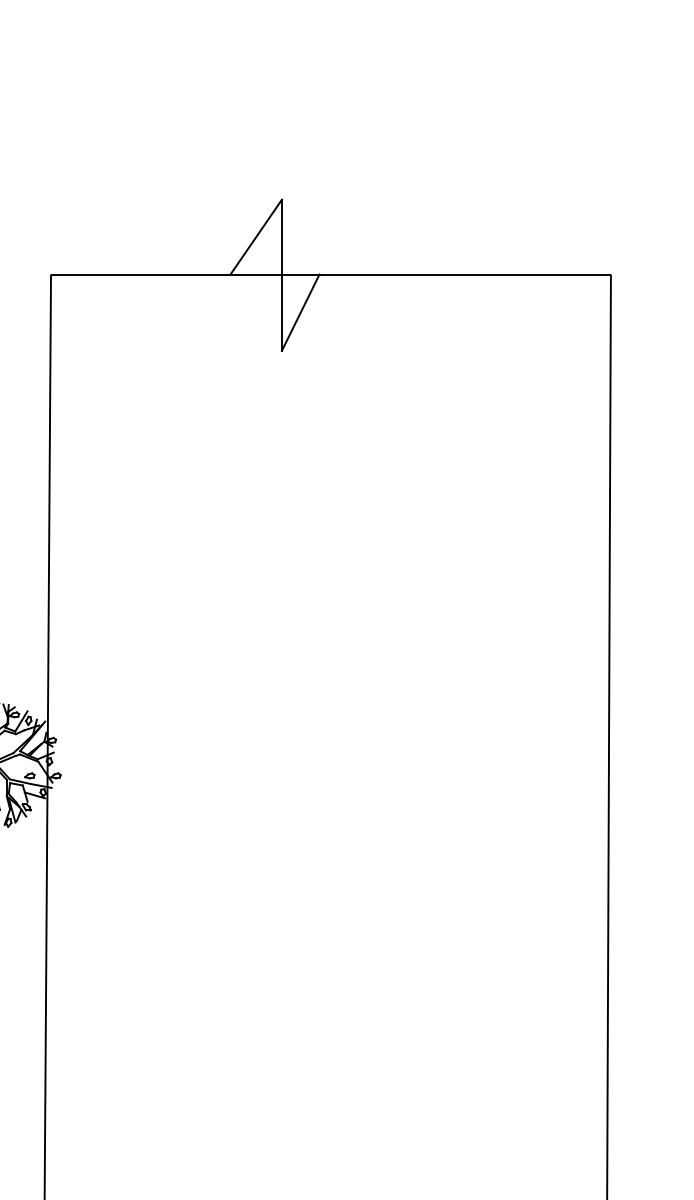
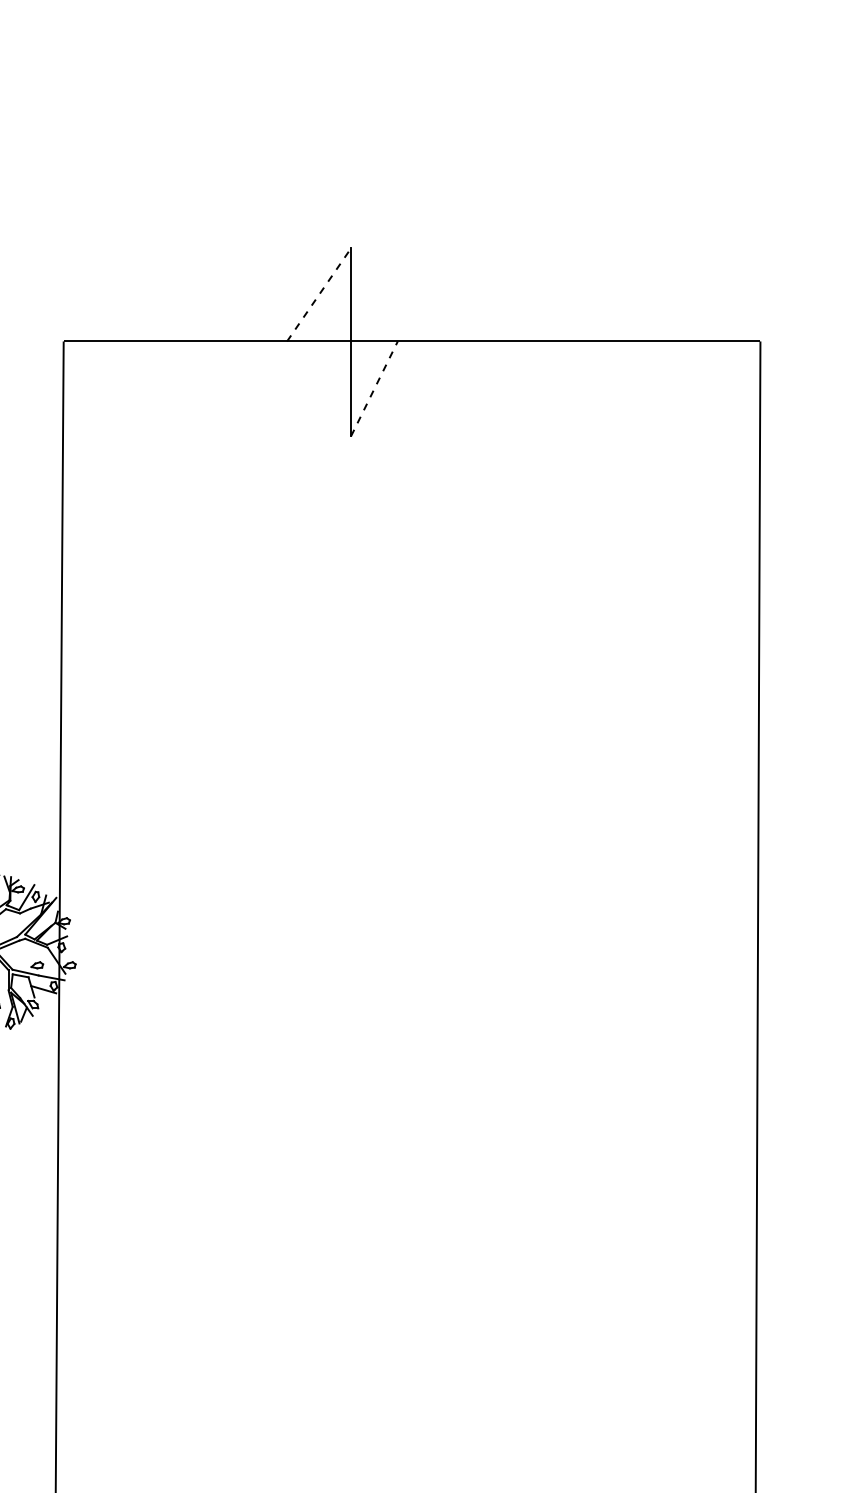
line: (256, 236) -> (319, 294), solid -> dashed
line: (300, 312) -> (374, 388), solid -> dashed

